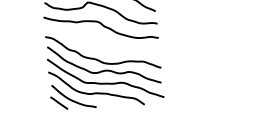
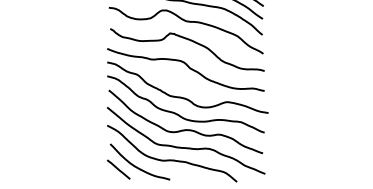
curve: (102, 47) -> (185, 97), added

